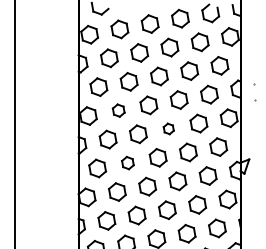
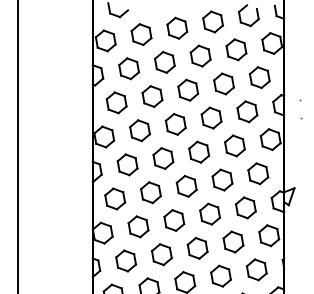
part: (118, 110) -> (139, 130), size x1.43
part: (168, 128) -> (198, 151), size x1.67
part: (127, 162) -> (150, 191), size x1.43

